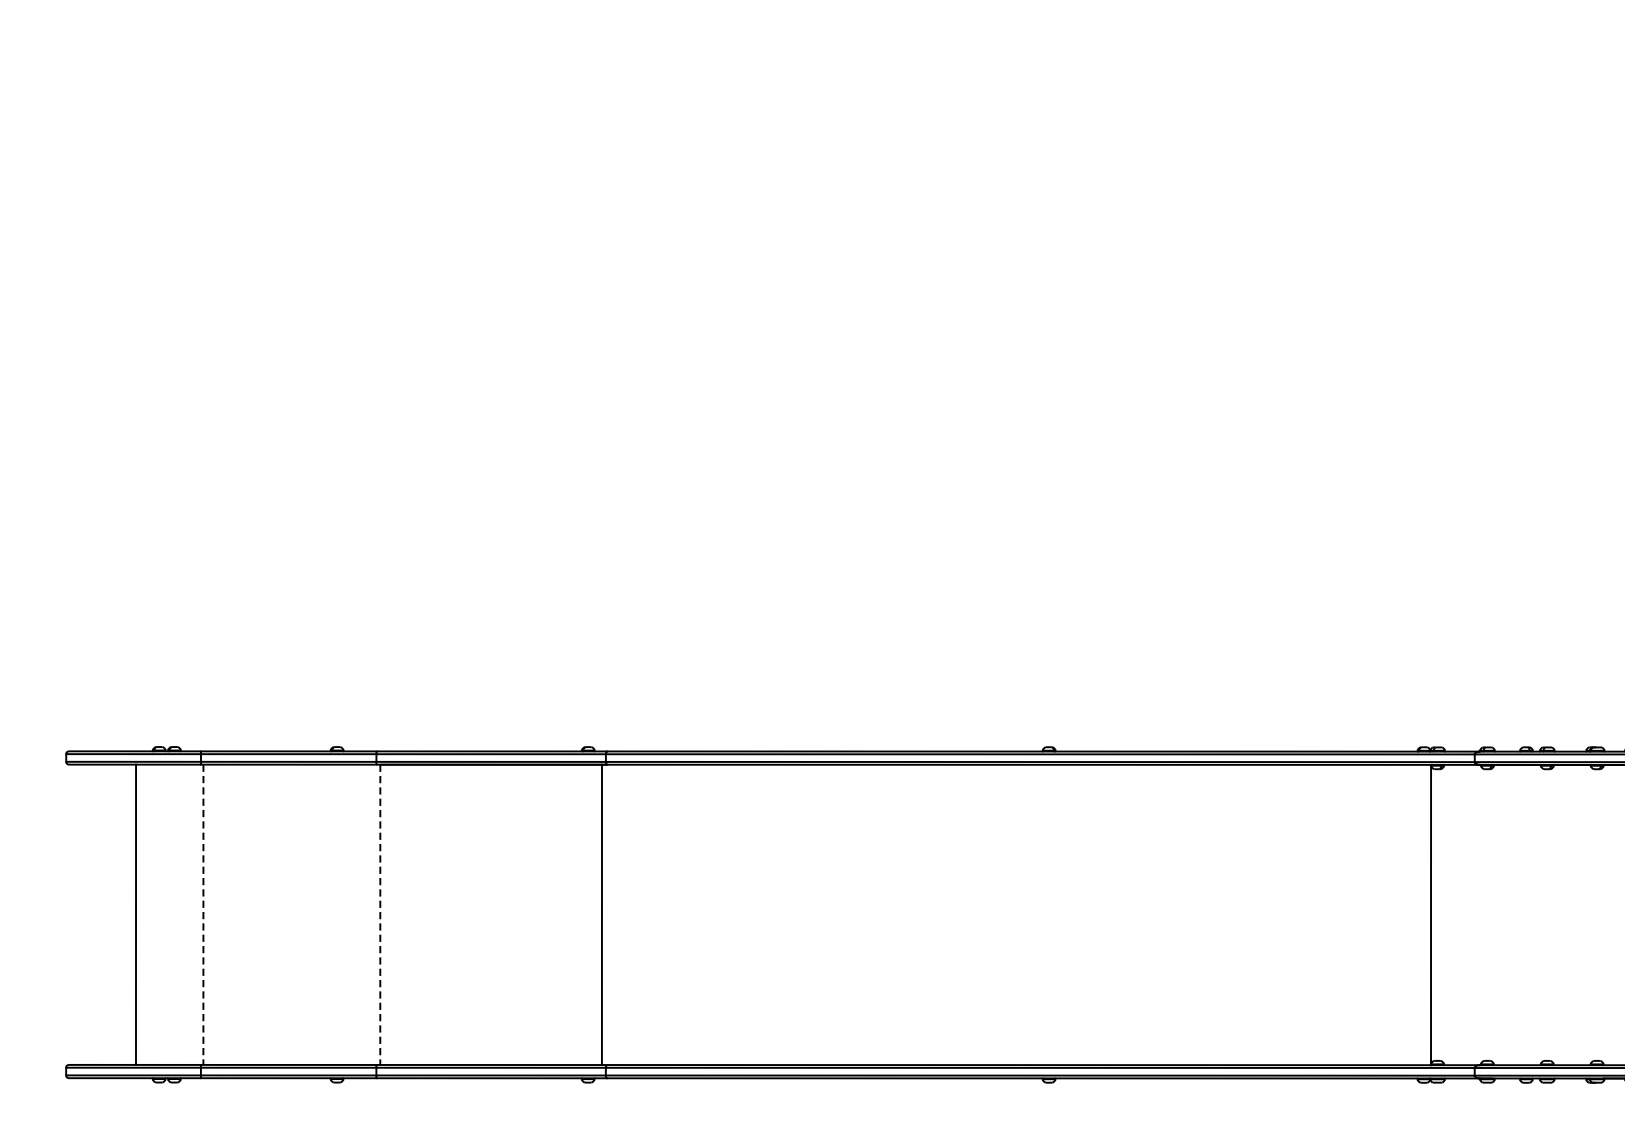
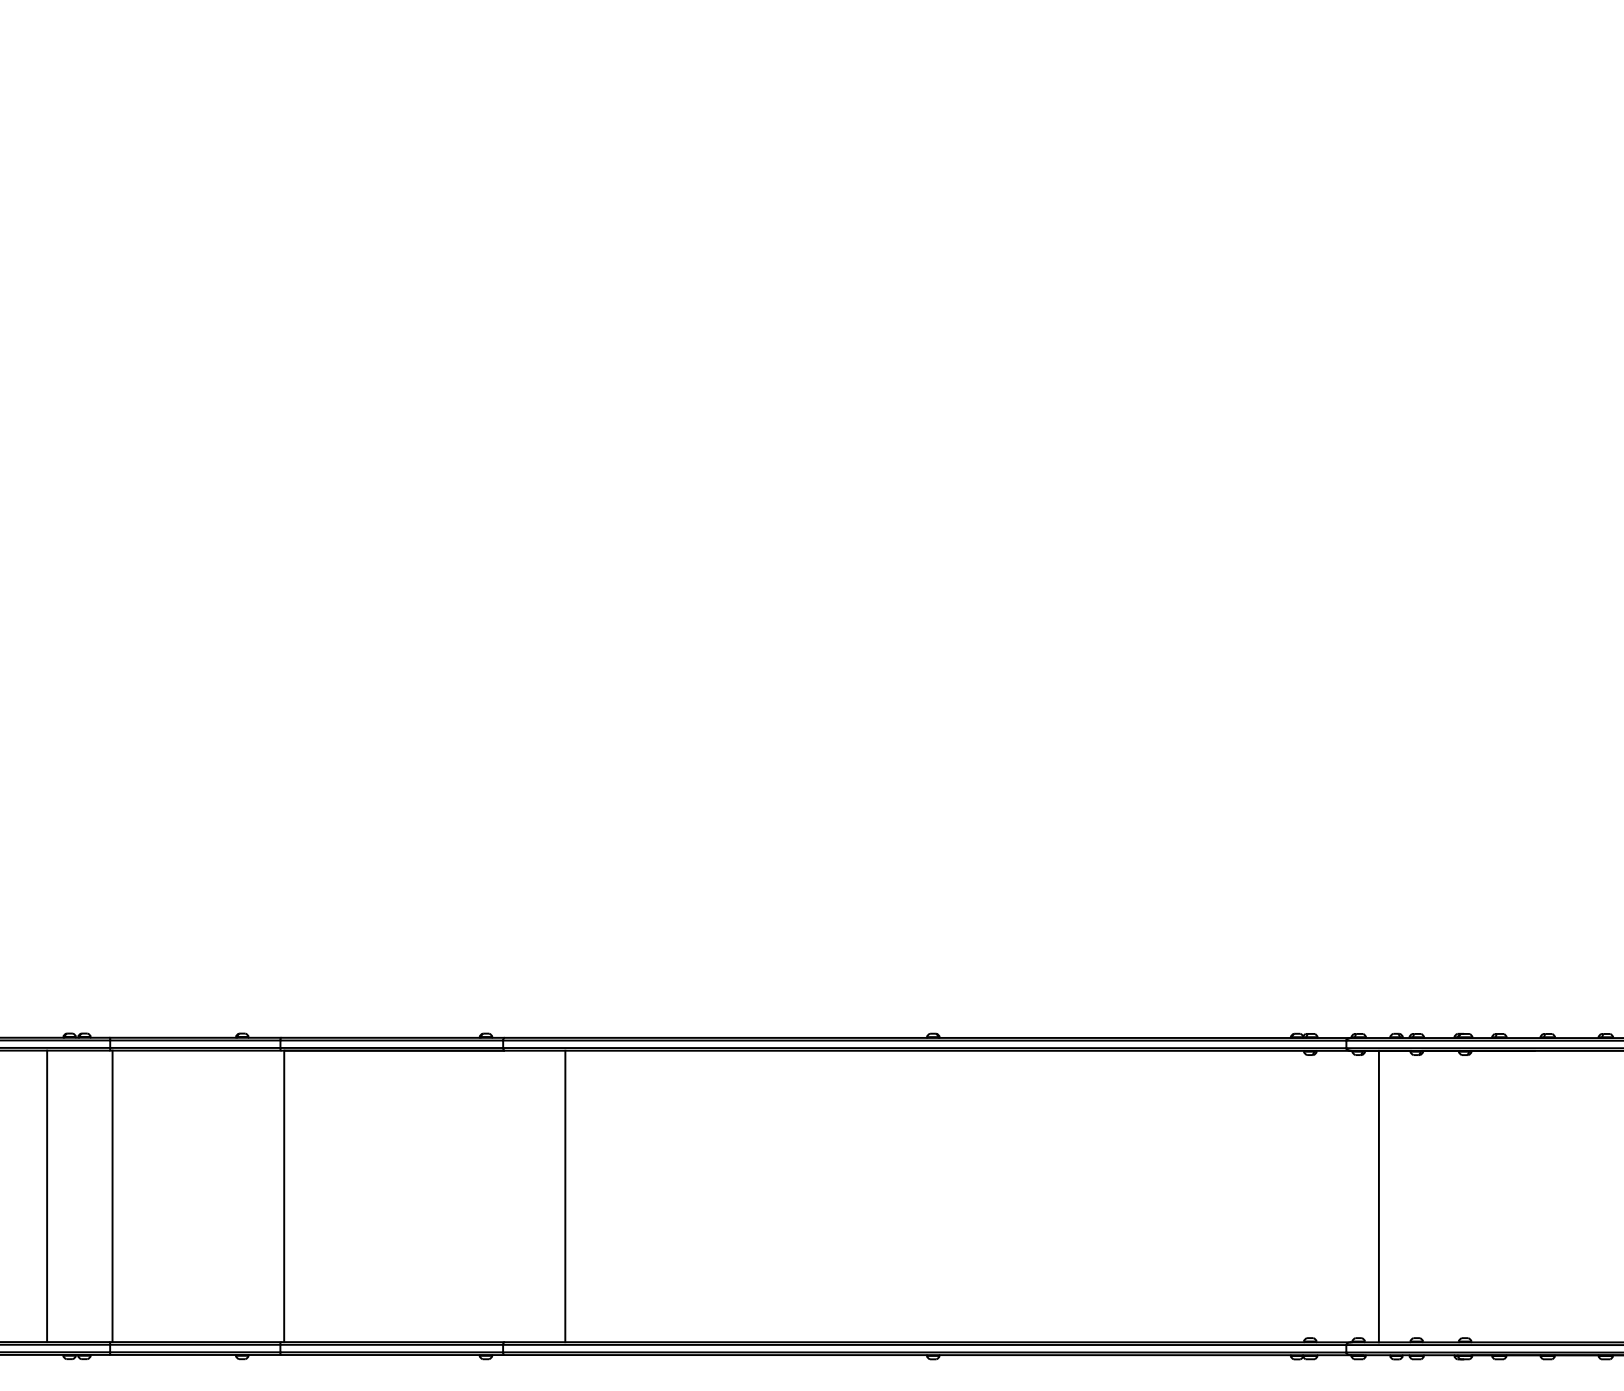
line: (203, 914) -> (112, 1196), dashed -> solid
line: (380, 914) -> (284, 1196), dashed -> solid
line: (602, 914) -> (565, 1196), moved
line: (1430, 914) -> (1378, 1196), moved

